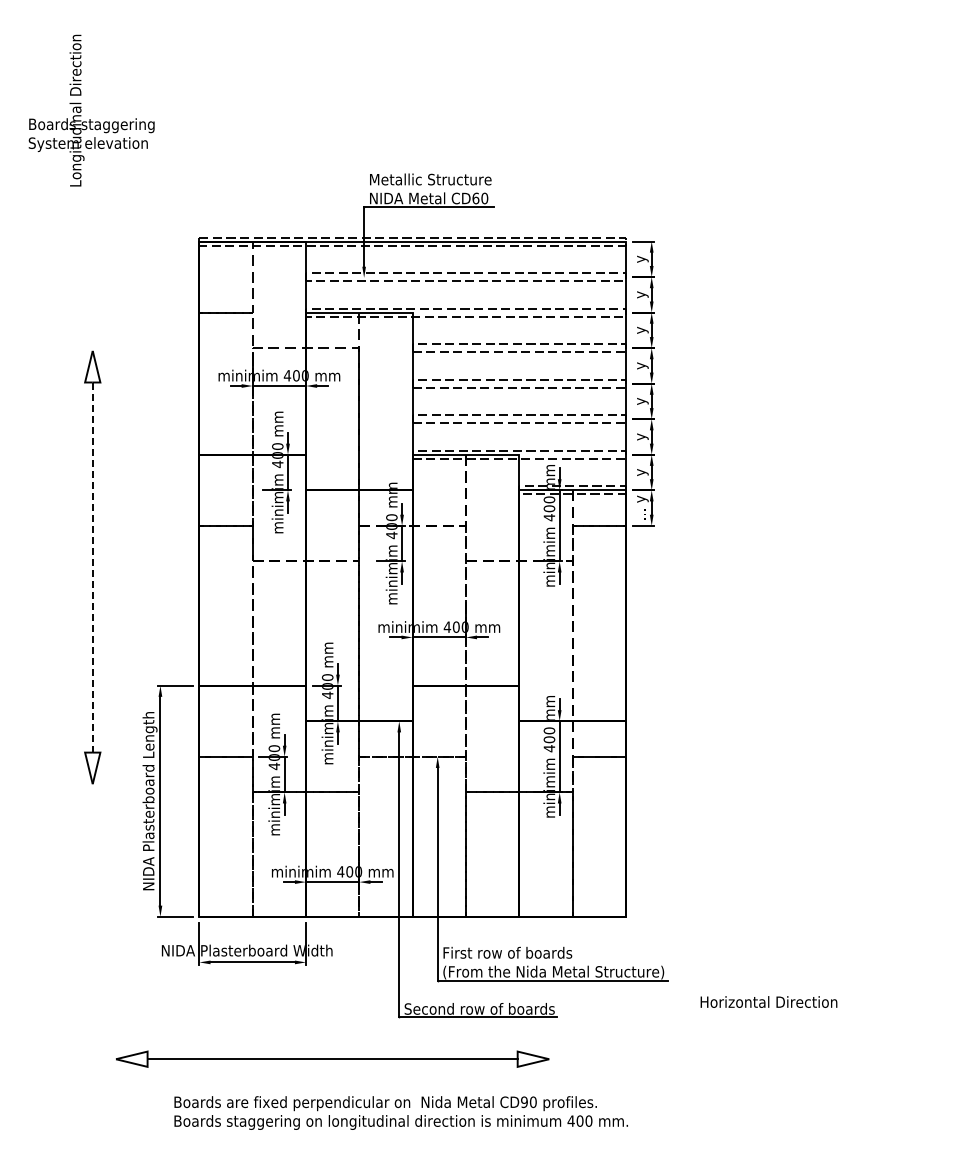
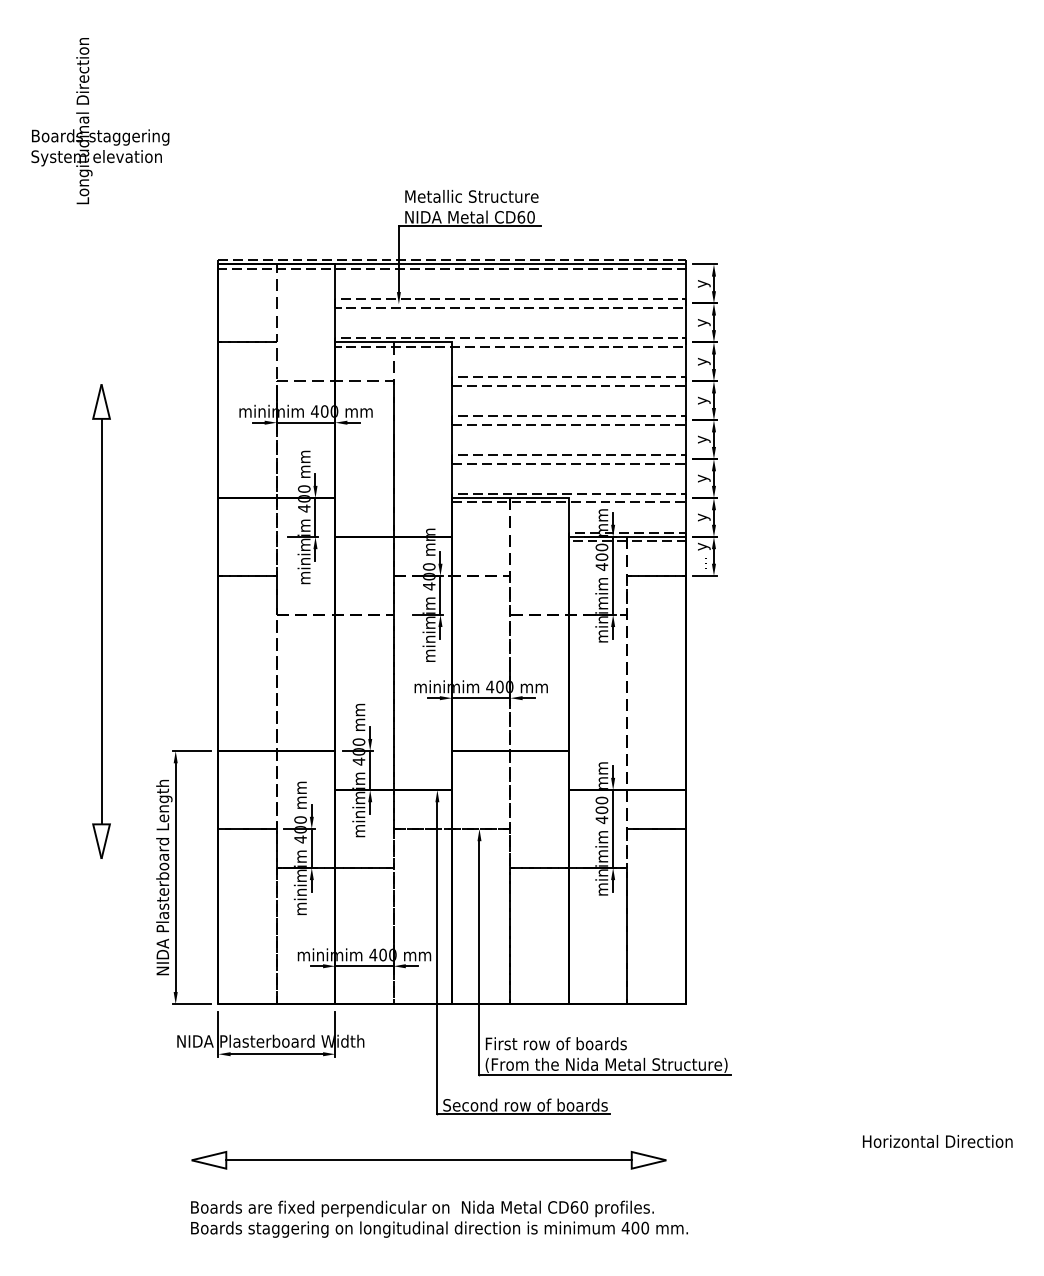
line: (92, 568) -> (101, 622), dashed -> solid
text: (768, 1001) -> (937, 1140), moved
part: (332, 1058) -> (428, 1159), moved
text: (524, 1102) -> (574, 1207), CD90 -> CD60

